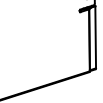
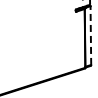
line: (95, 37) -> (90, 35), solid -> dashed

